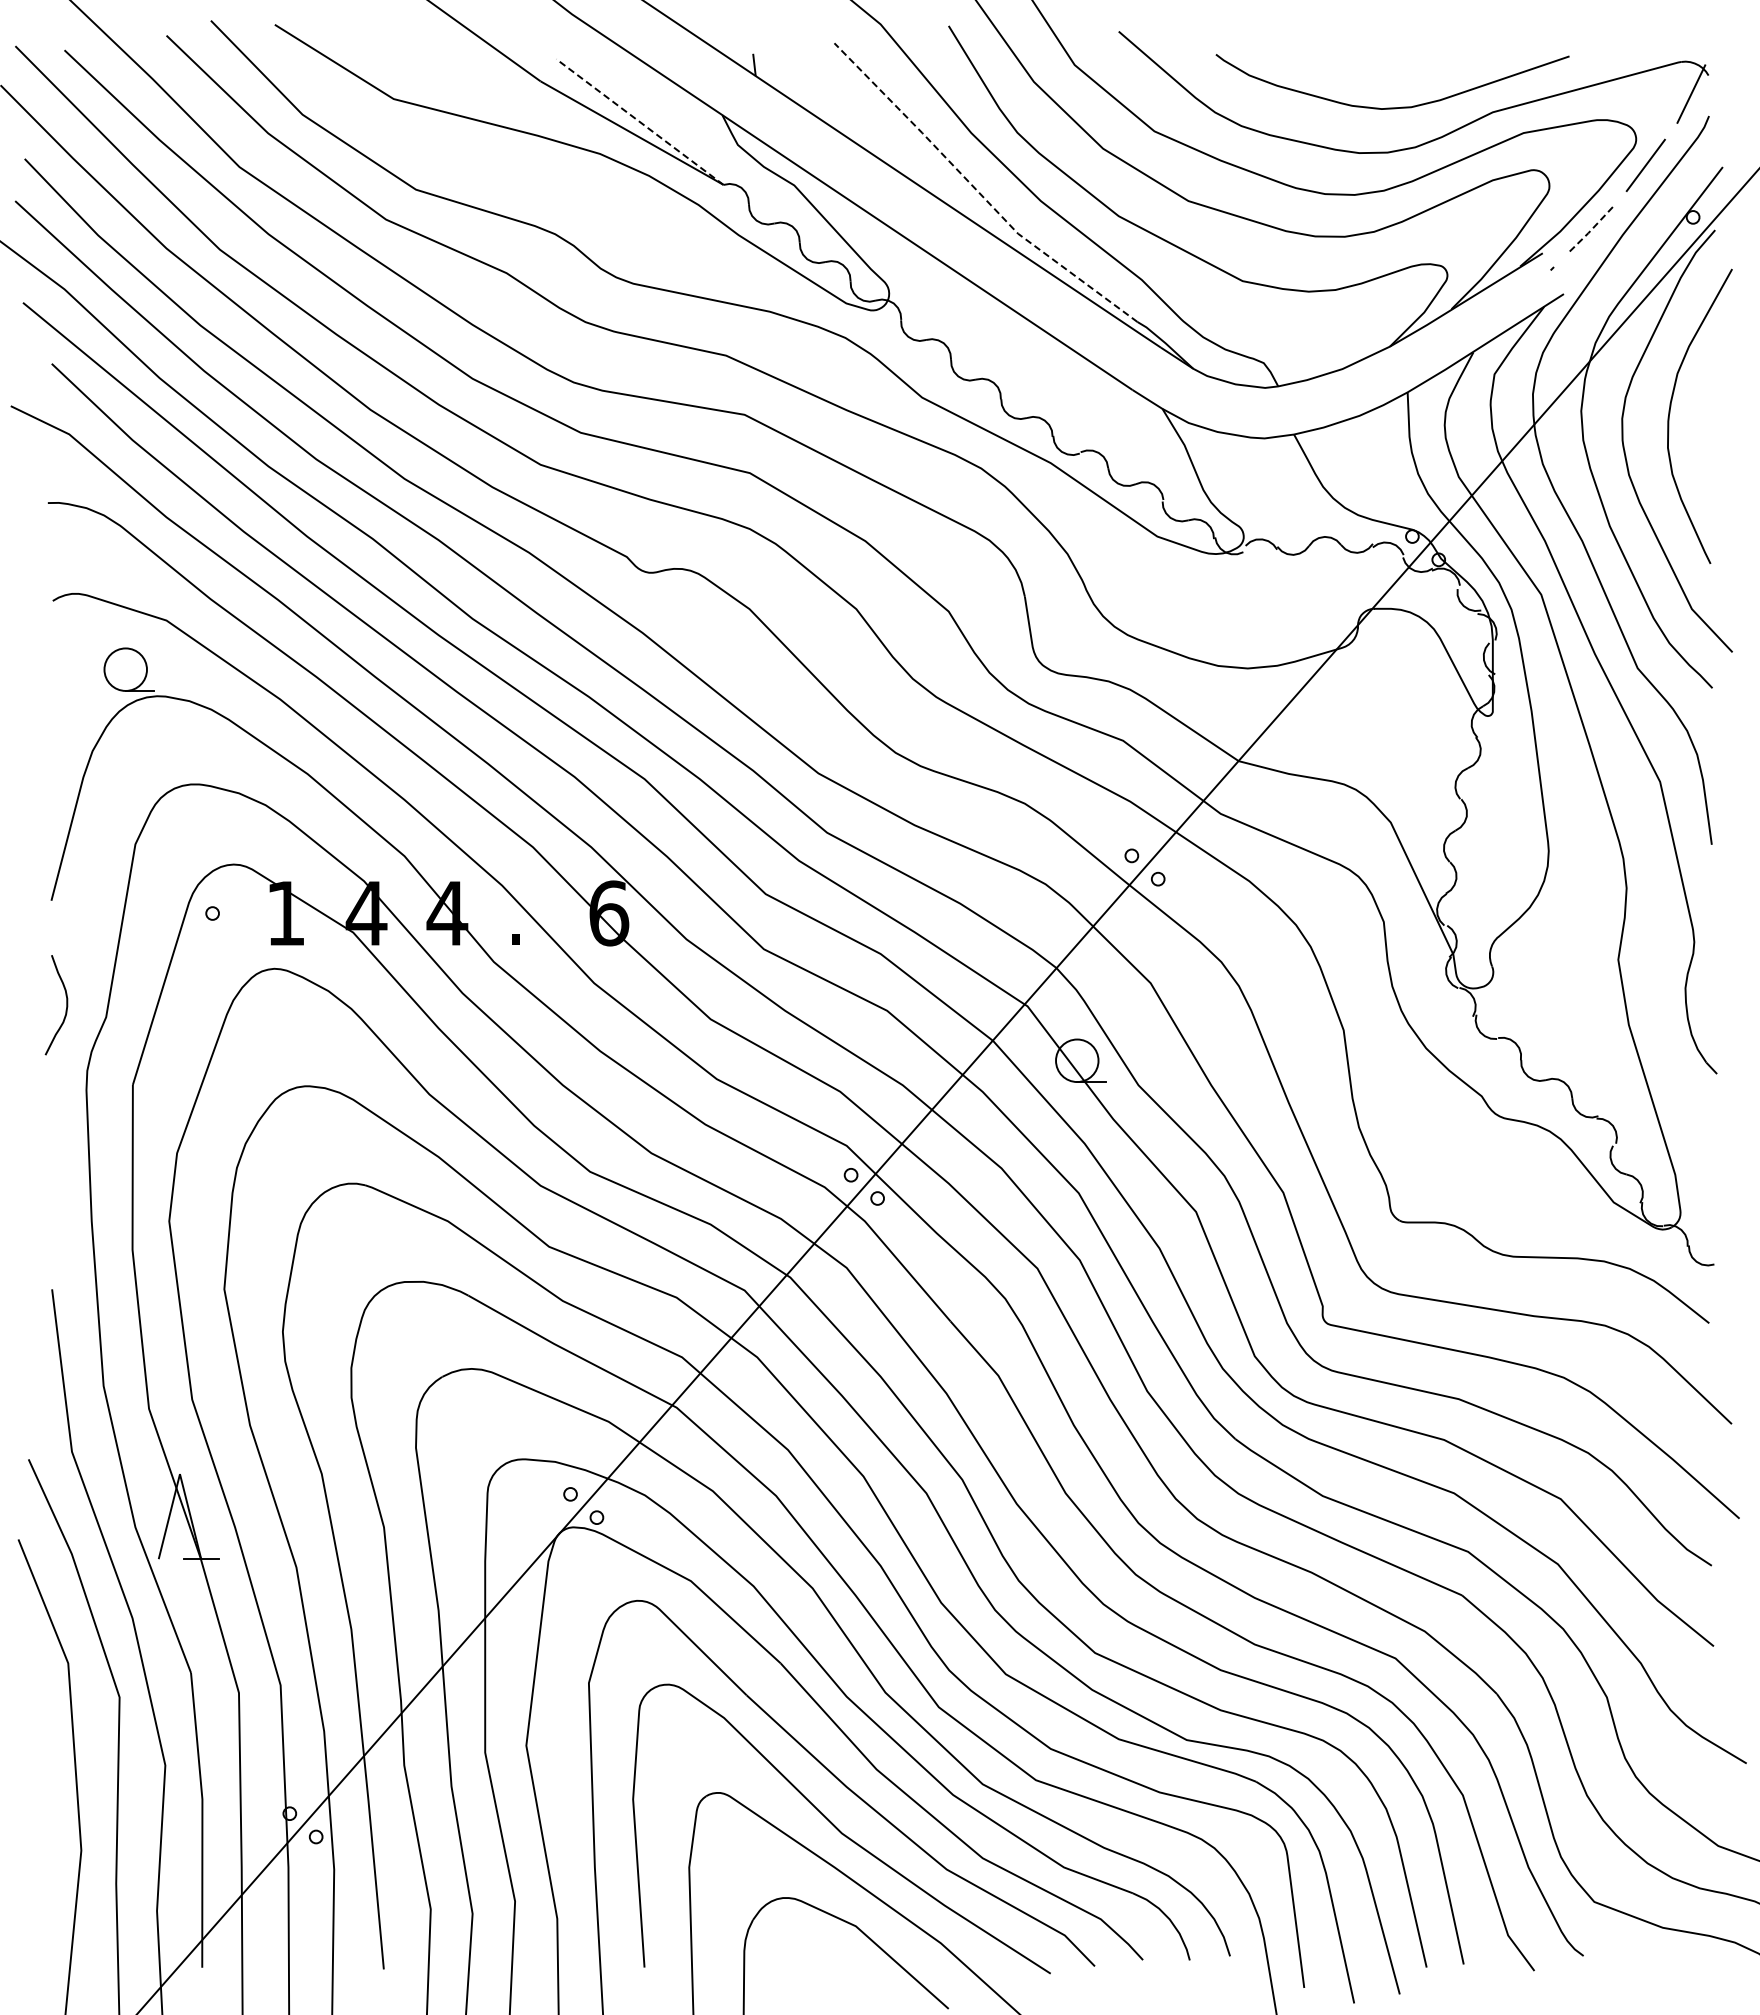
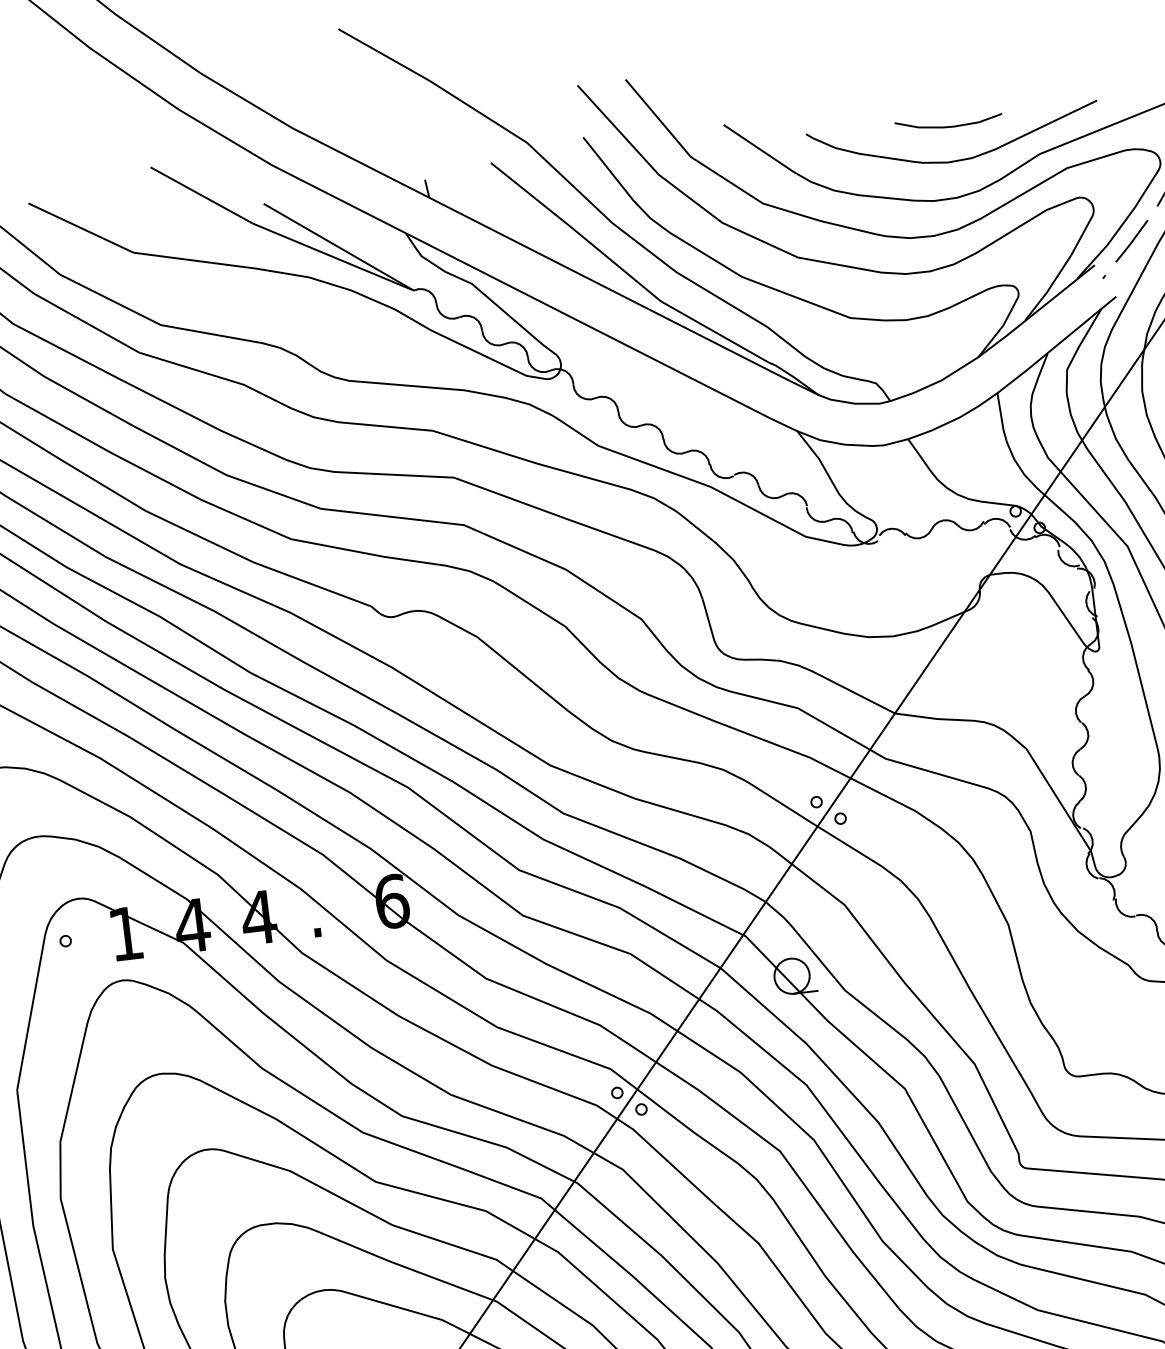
part: (1388, 60) -> (948, 121), added
line: (640, 122) -> (339, 247), dashed -> solid
line: (978, 191) -> (624, 270), dashed -> solid
line: (1590, 231) -> (1131, 242), dashed -> solid

